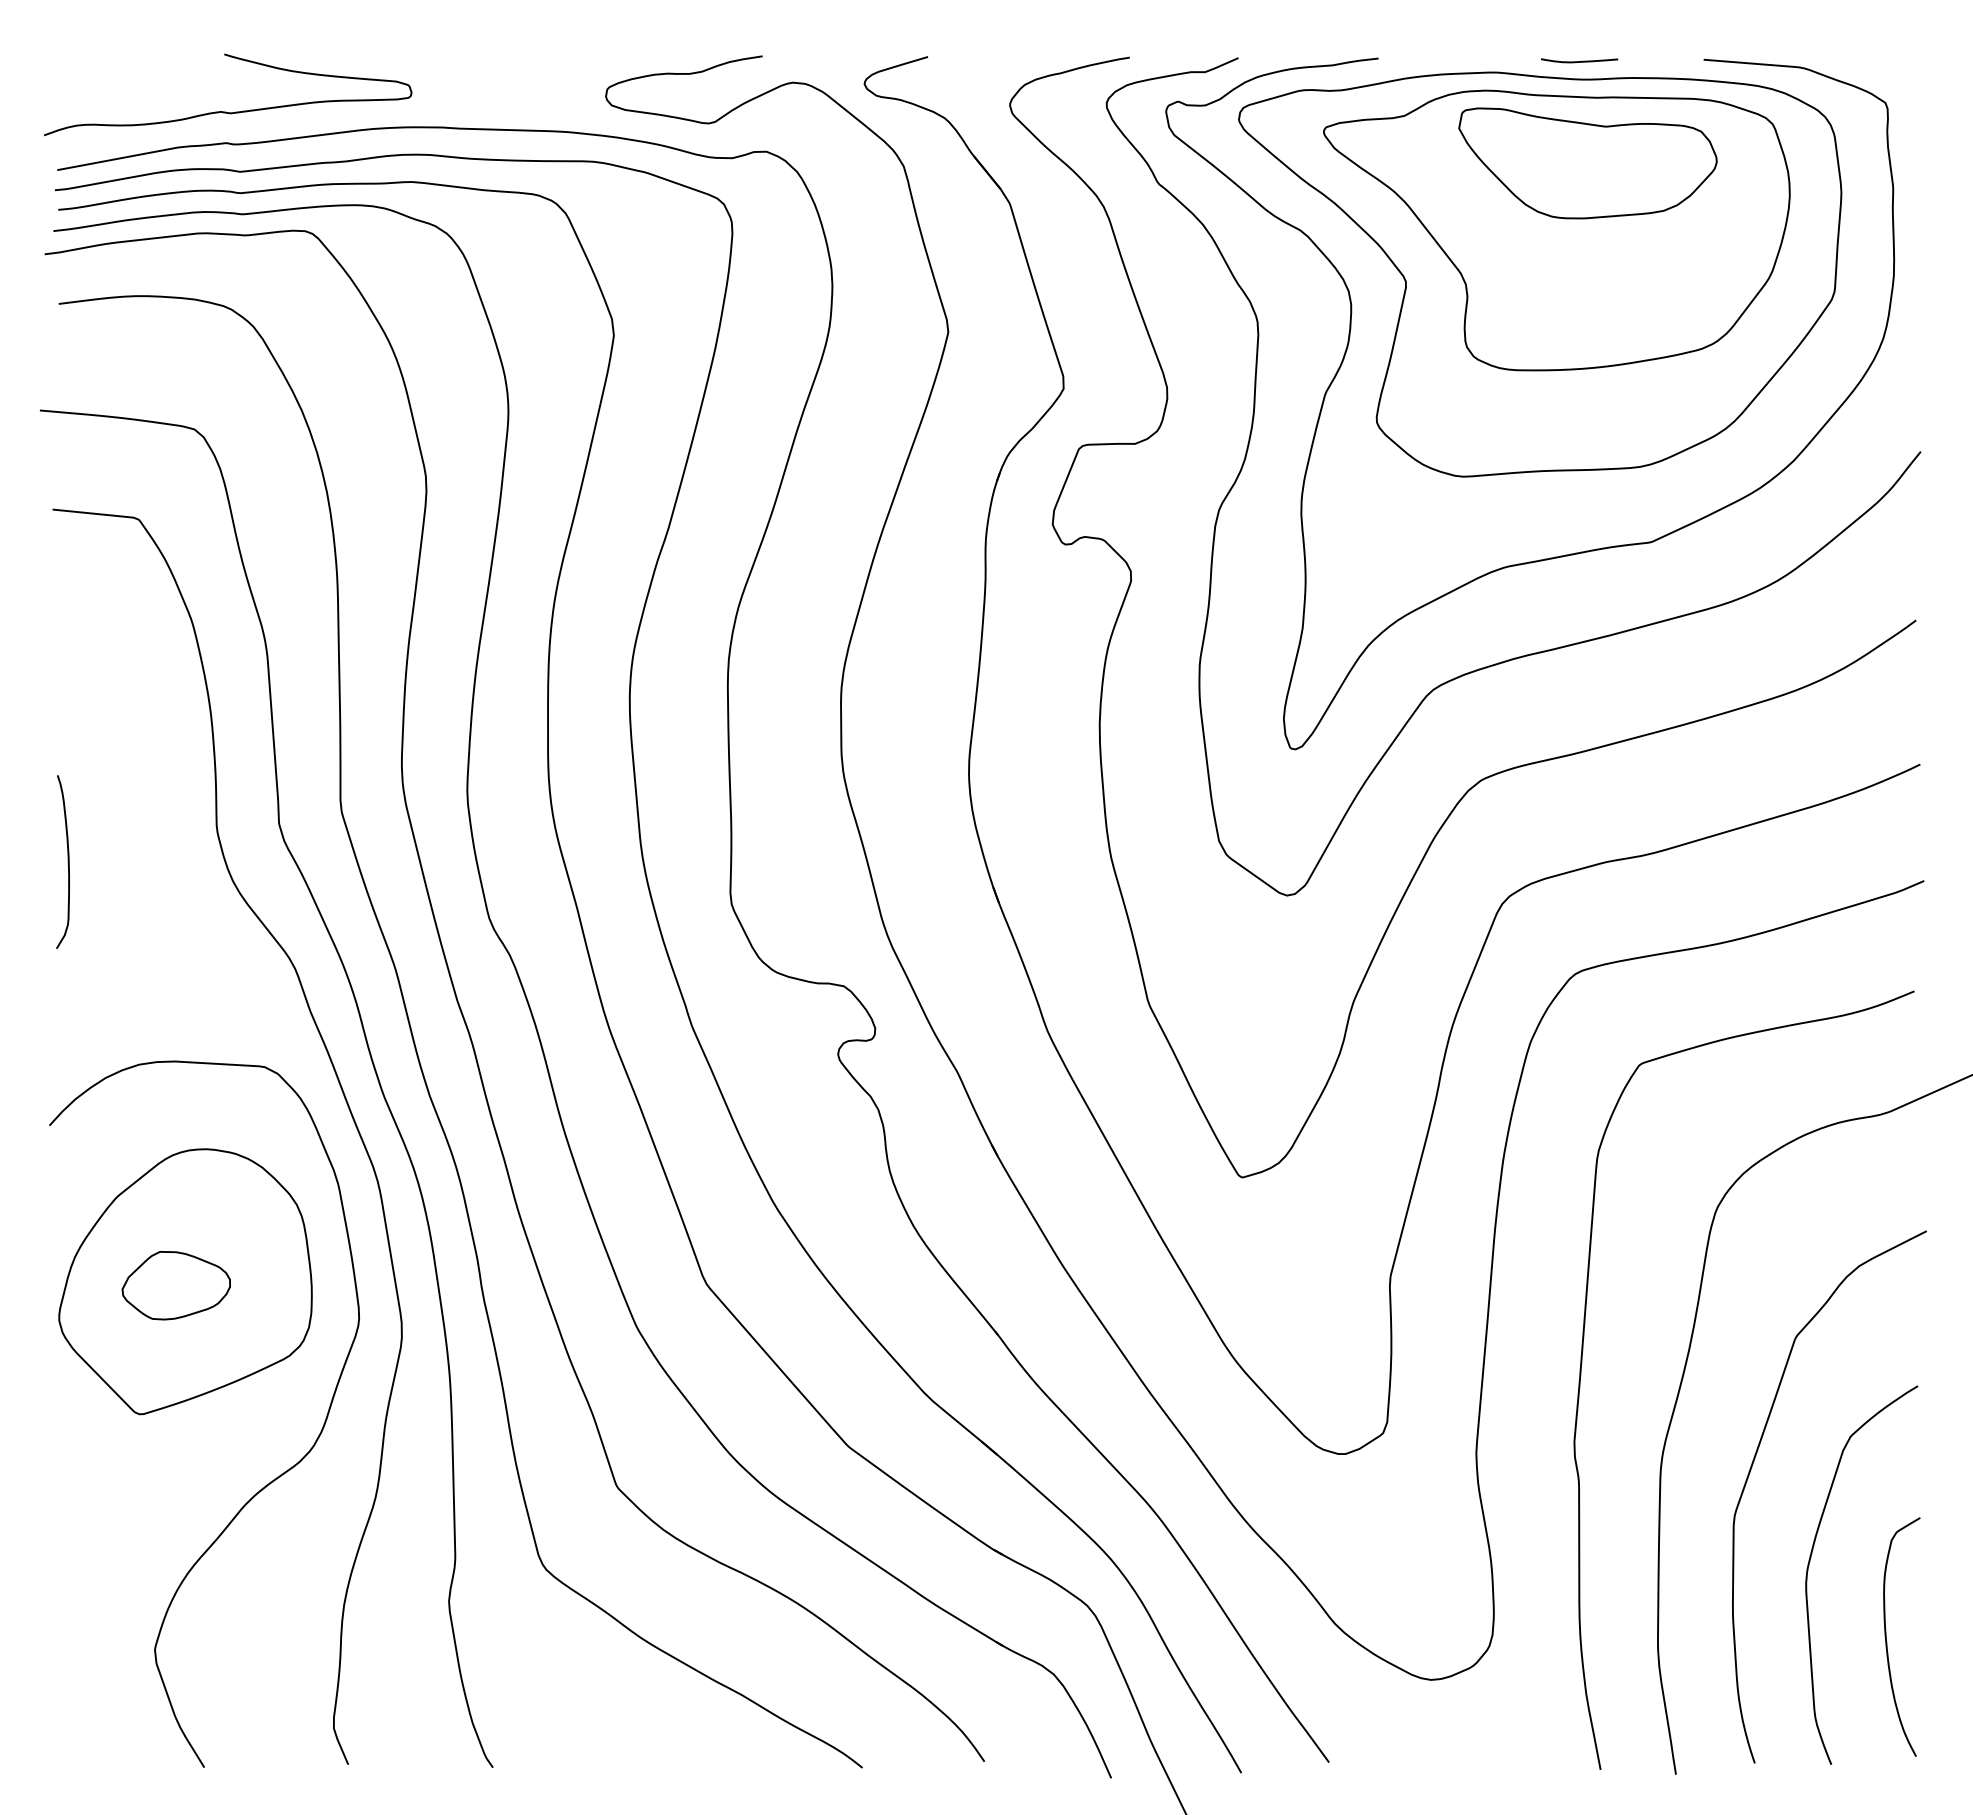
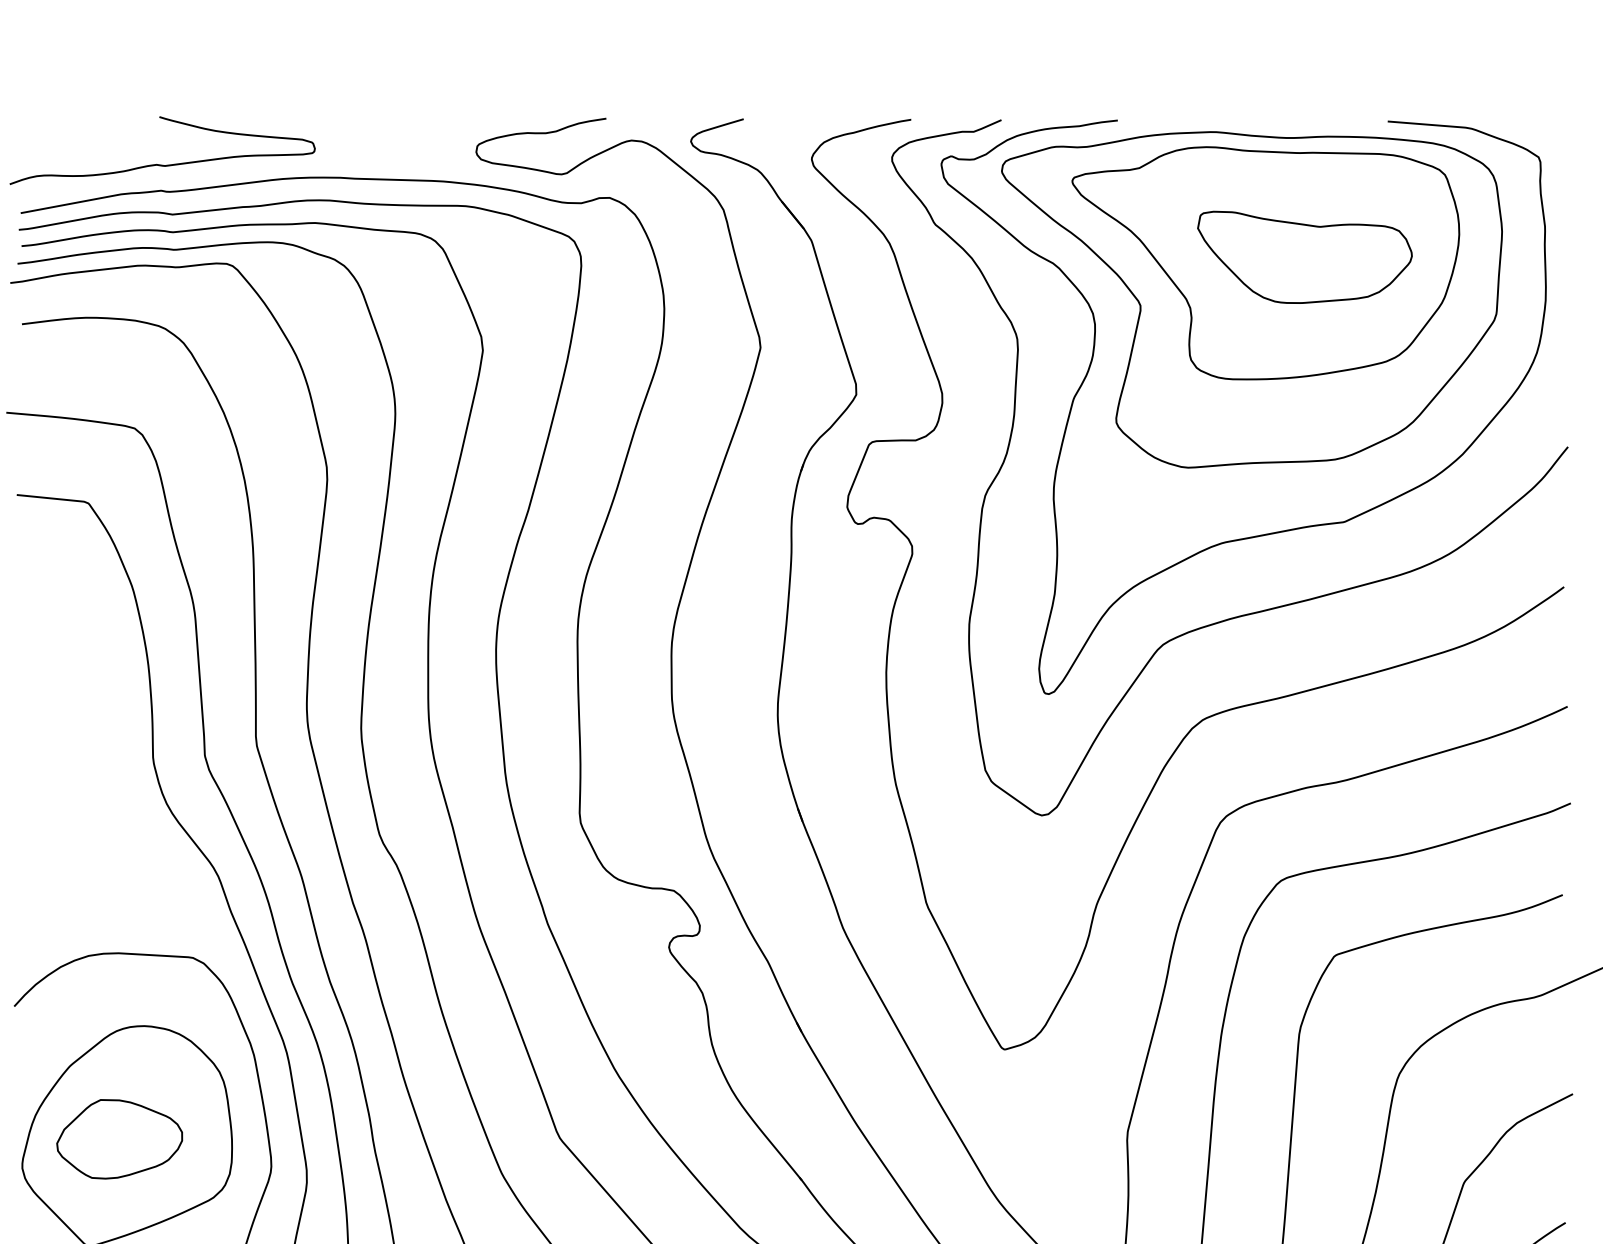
curve: (1579, 61) -> (1284, 122), removed
part: (1587, 163) -> (1304, 257), moved
curve: (67, 861) -> (29, 787), removed
part: (175, 1285) -> (118, 1139), size x1.4

